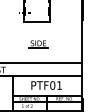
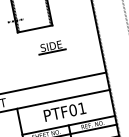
part: (38, 44) -> (51, 47), moved

